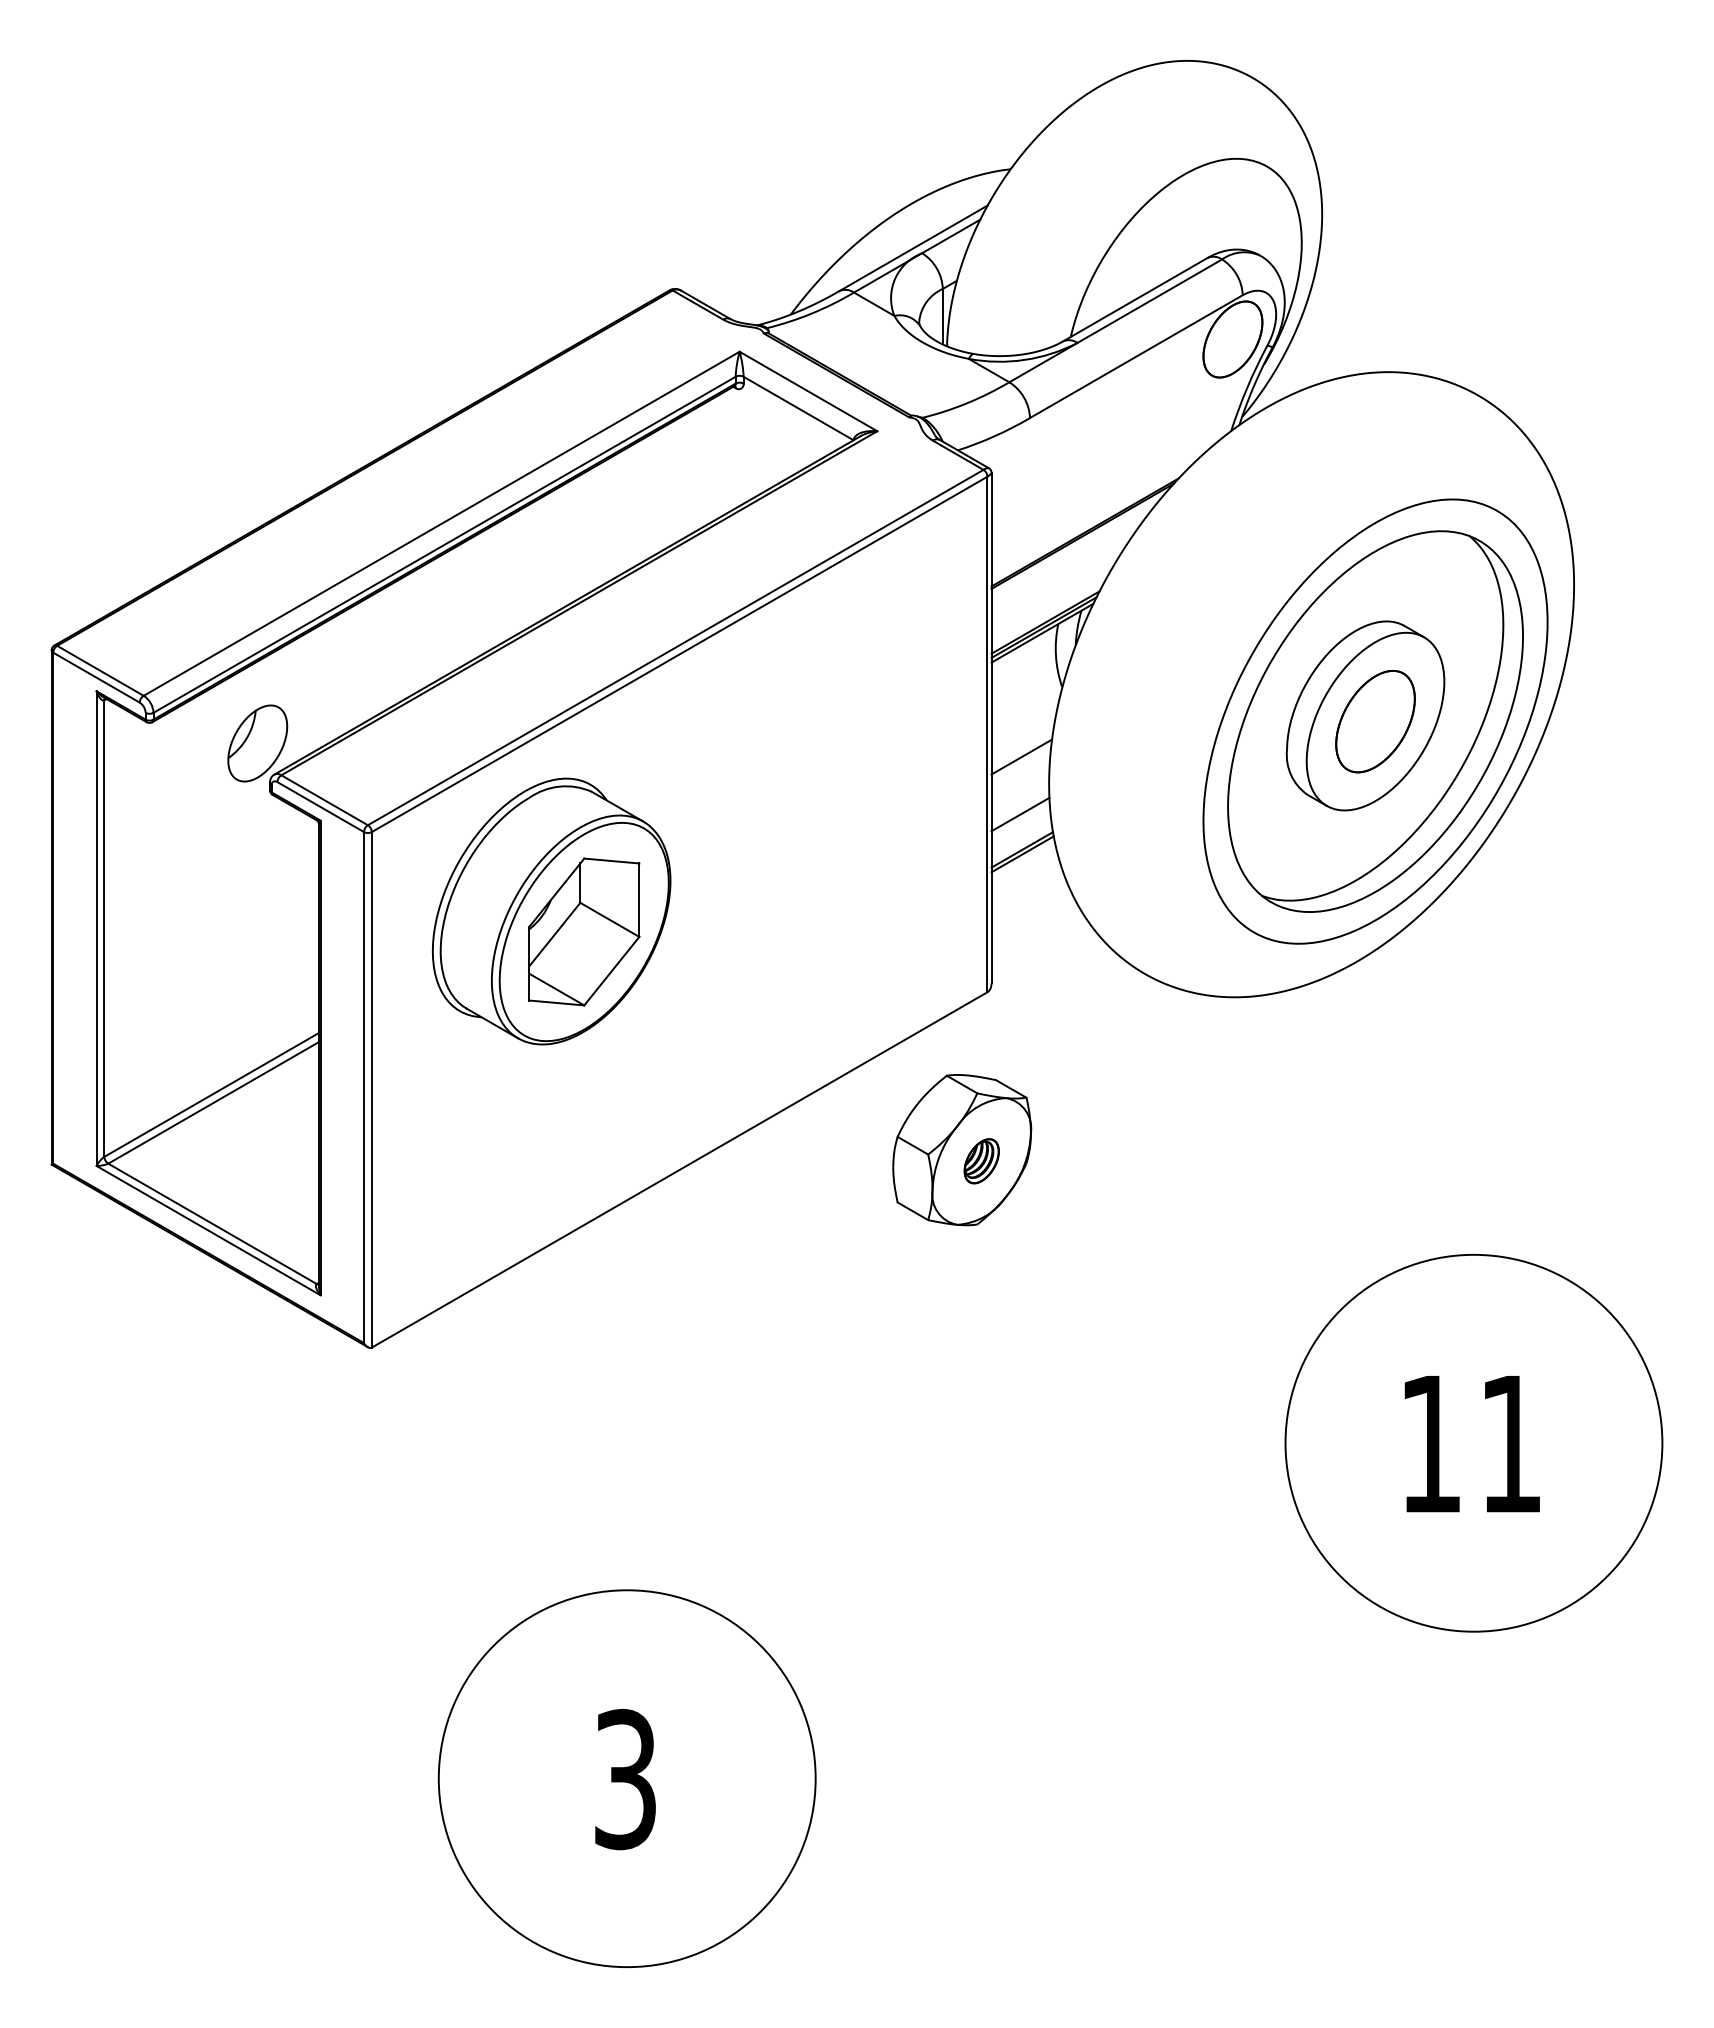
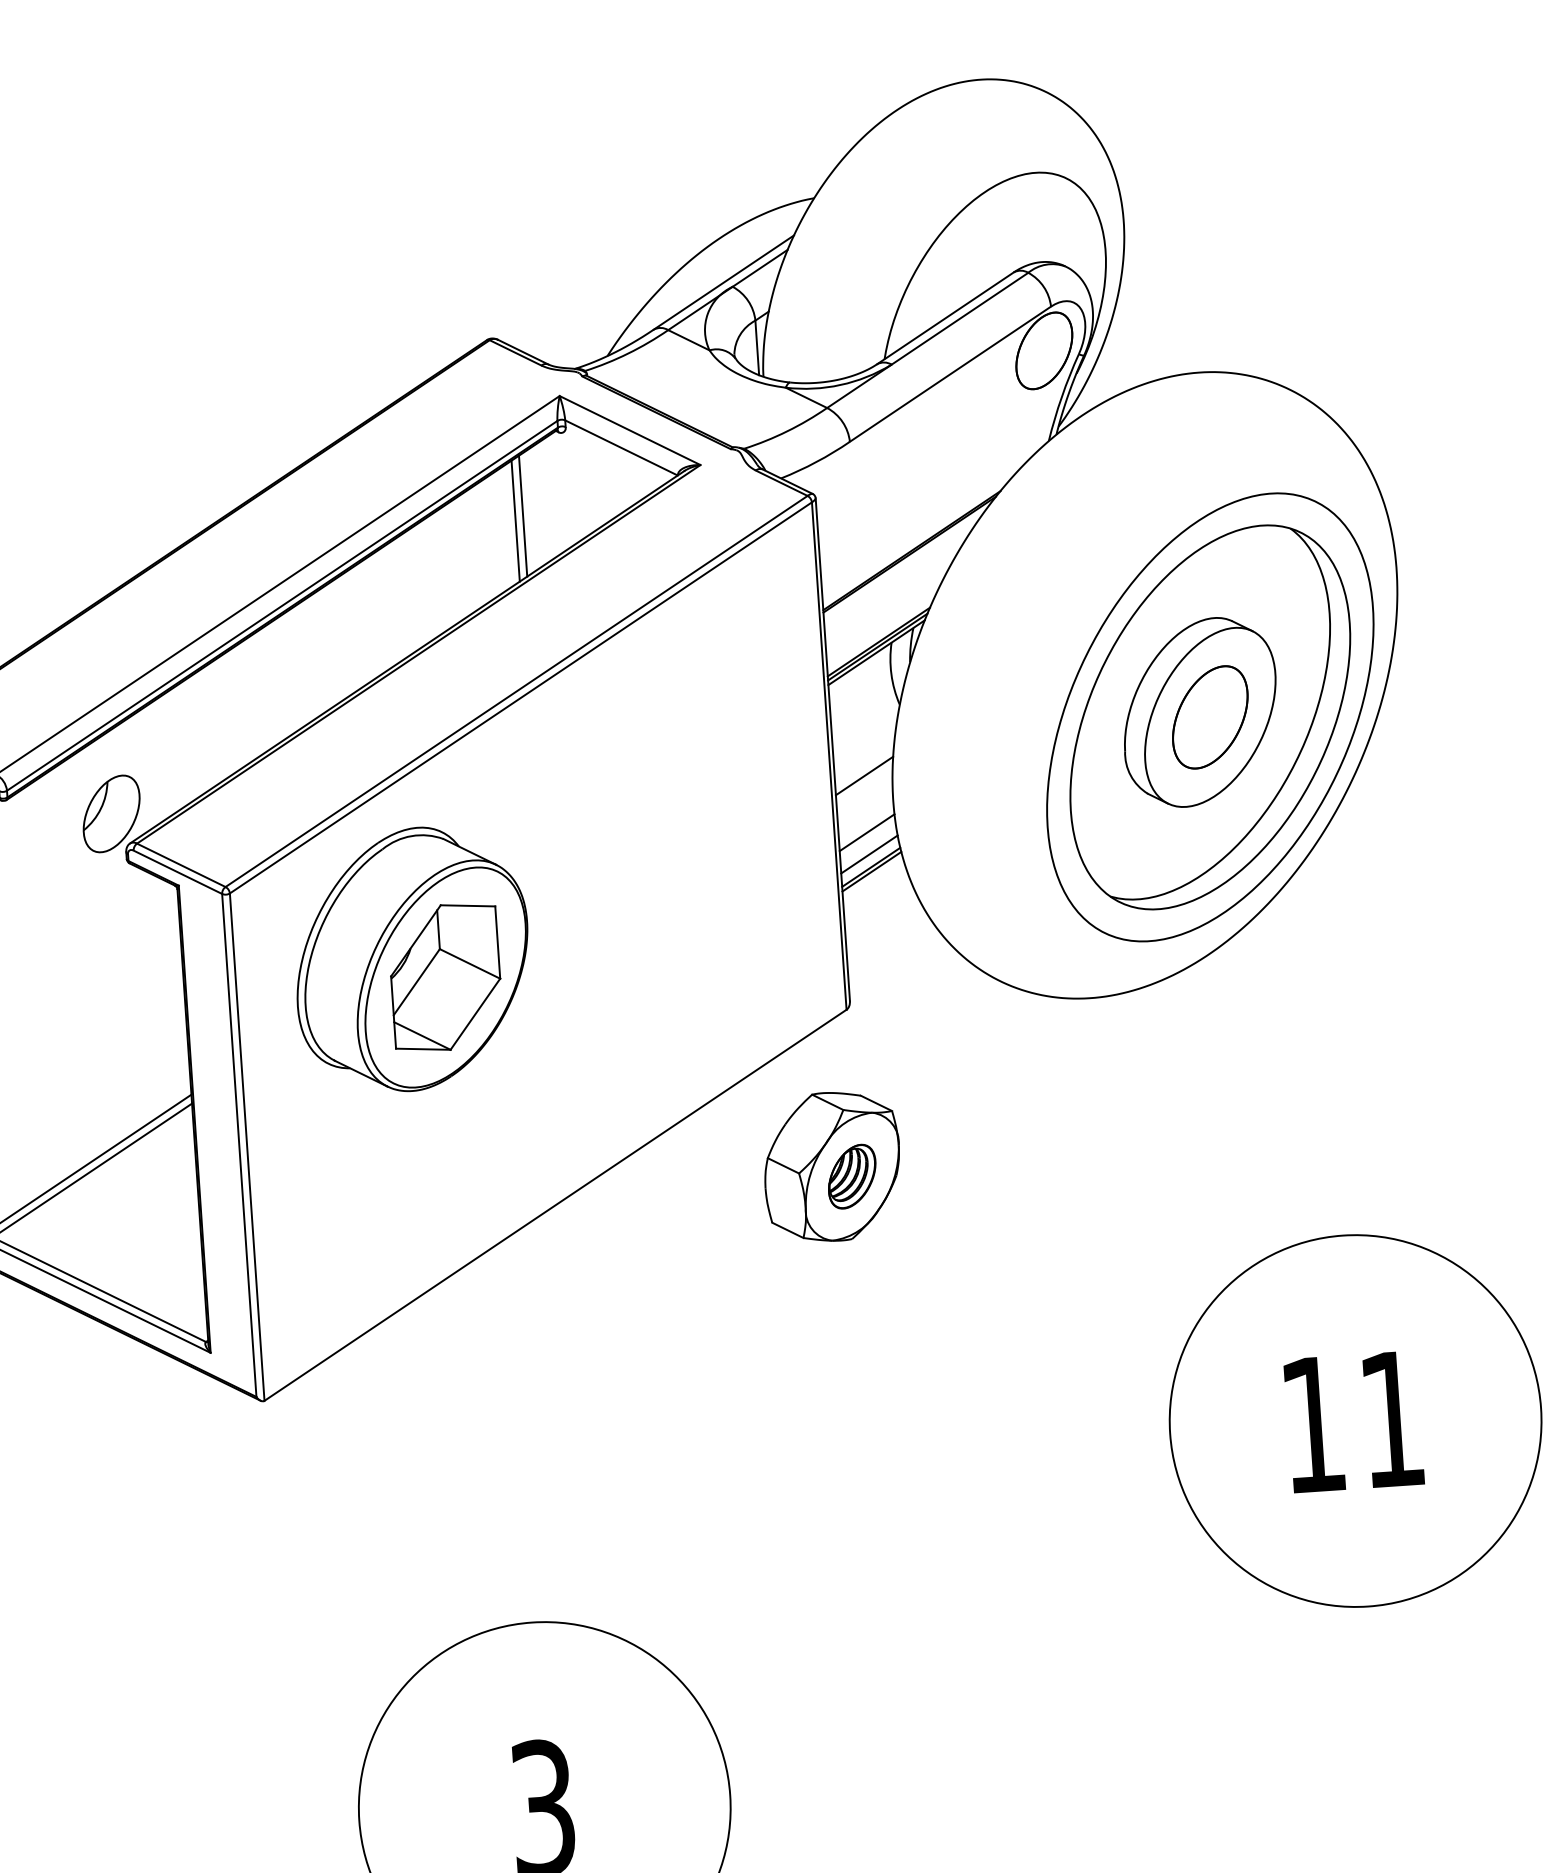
line: (694, 470) -> (523, 515), added
line: (686, 474) -> (515, 520), added
line: (1021, 836) -> (869, 854), added
part: (981, 1160) -> (851, 1175), size x1.43

